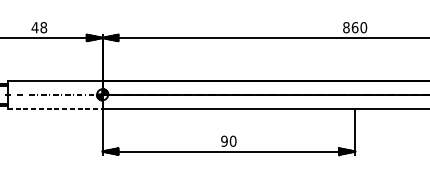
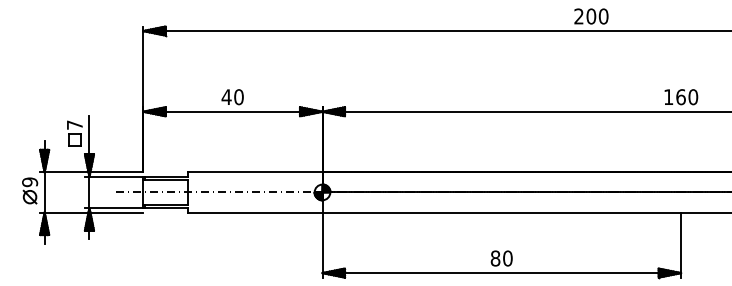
text: (43, 27) -> (238, 96), 48 -> 40
text: (346, 27) -> (668, 97), 860 -> 160
line: (55, 108) -> (255, 212), dashed -> solid
text: (224, 141) -> (495, 258), 90 -> 80

